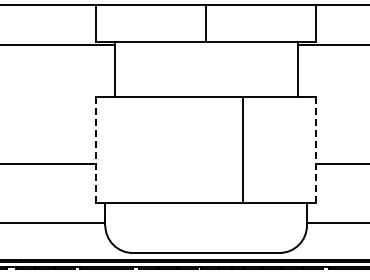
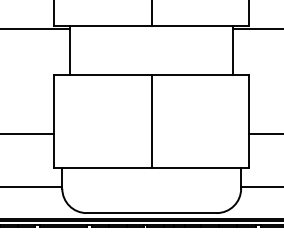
line: (96, 149) -> (54, 121), dashed -> solid
line: (243, 149) -> (152, 121), moved
line: (316, 149) -> (249, 121), dashed -> solid

